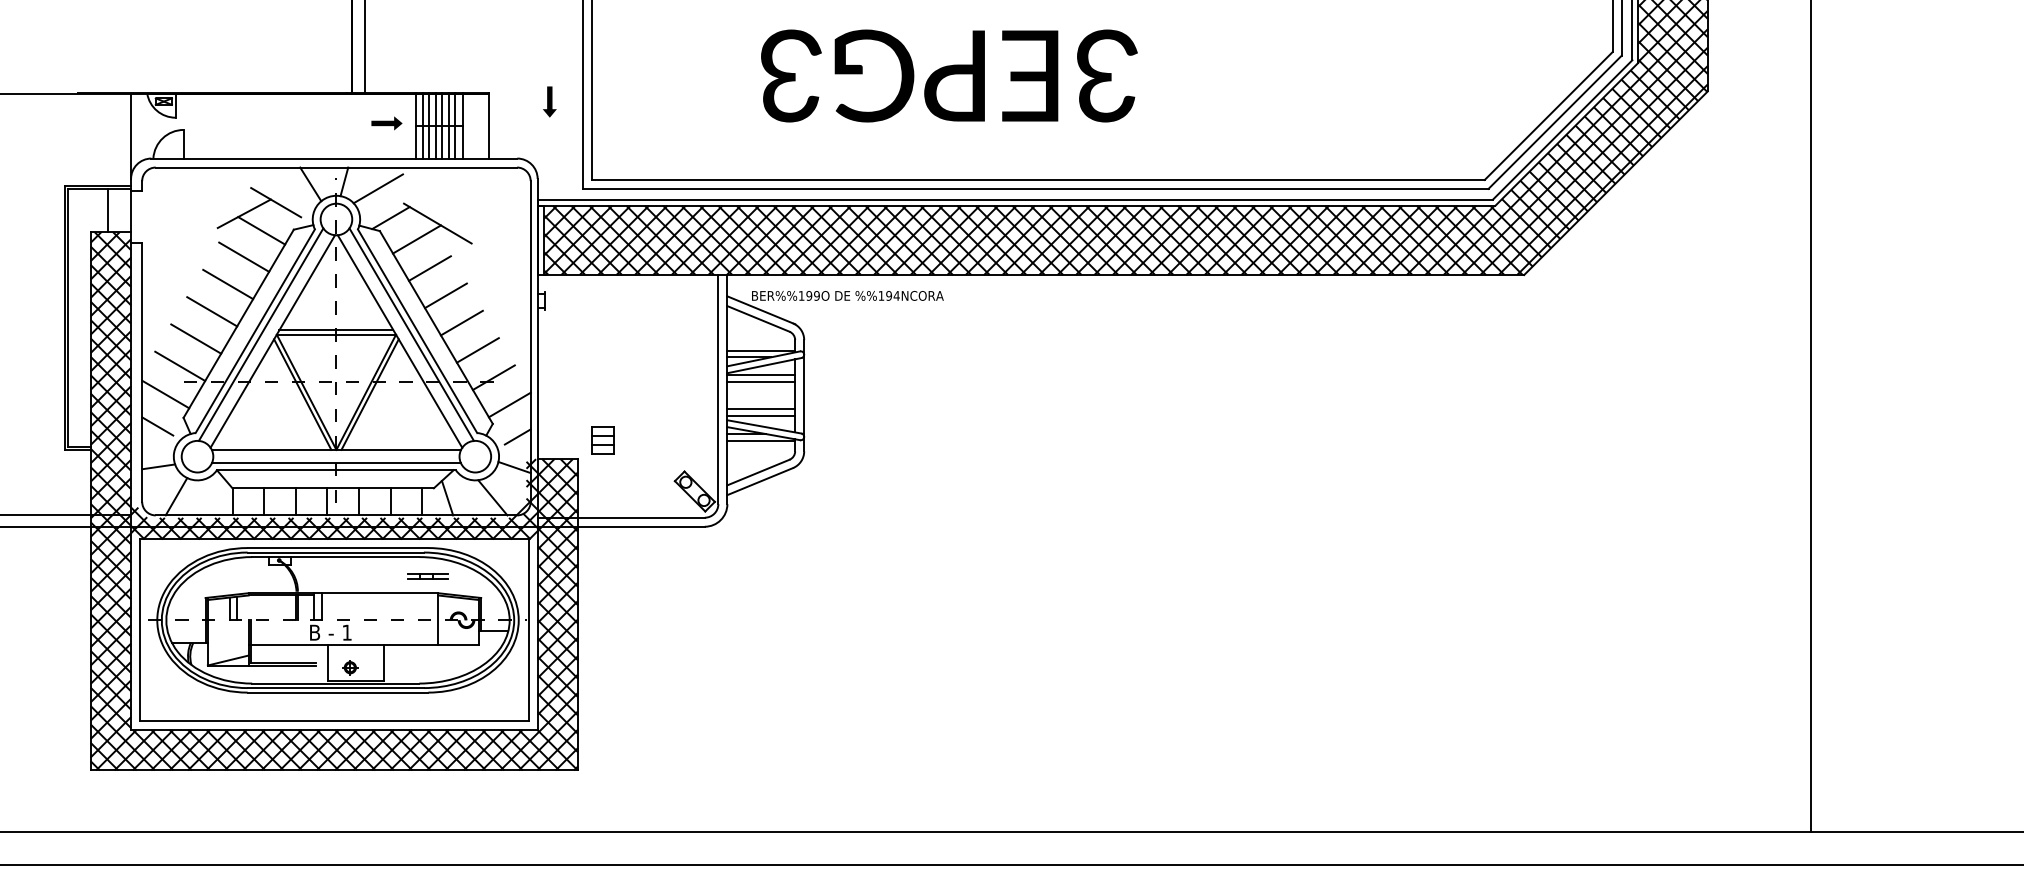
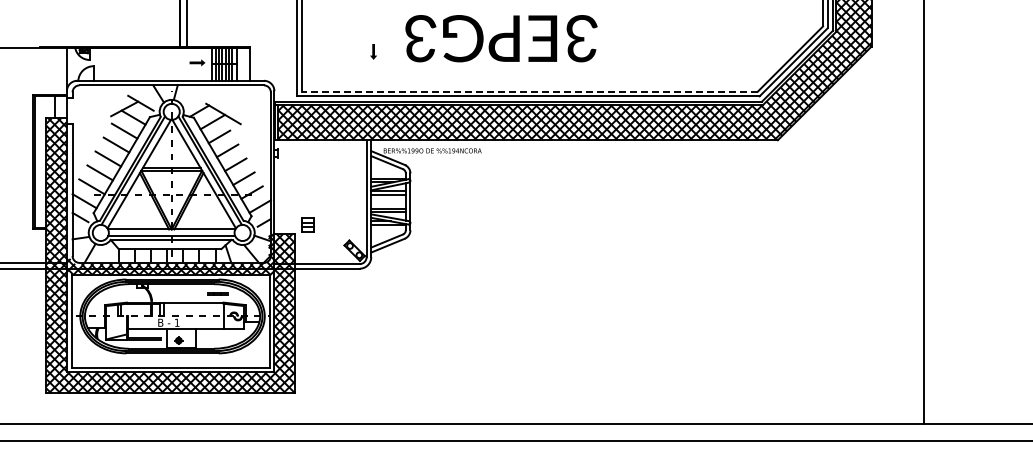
text: (949, 75) -> (501, 38), moved
part: (549, 101) -> (373, 51), moved
line: (1037, 179) -> (529, 91), solid -> dashed
line: (377, 187) -> (192, 95), removed

